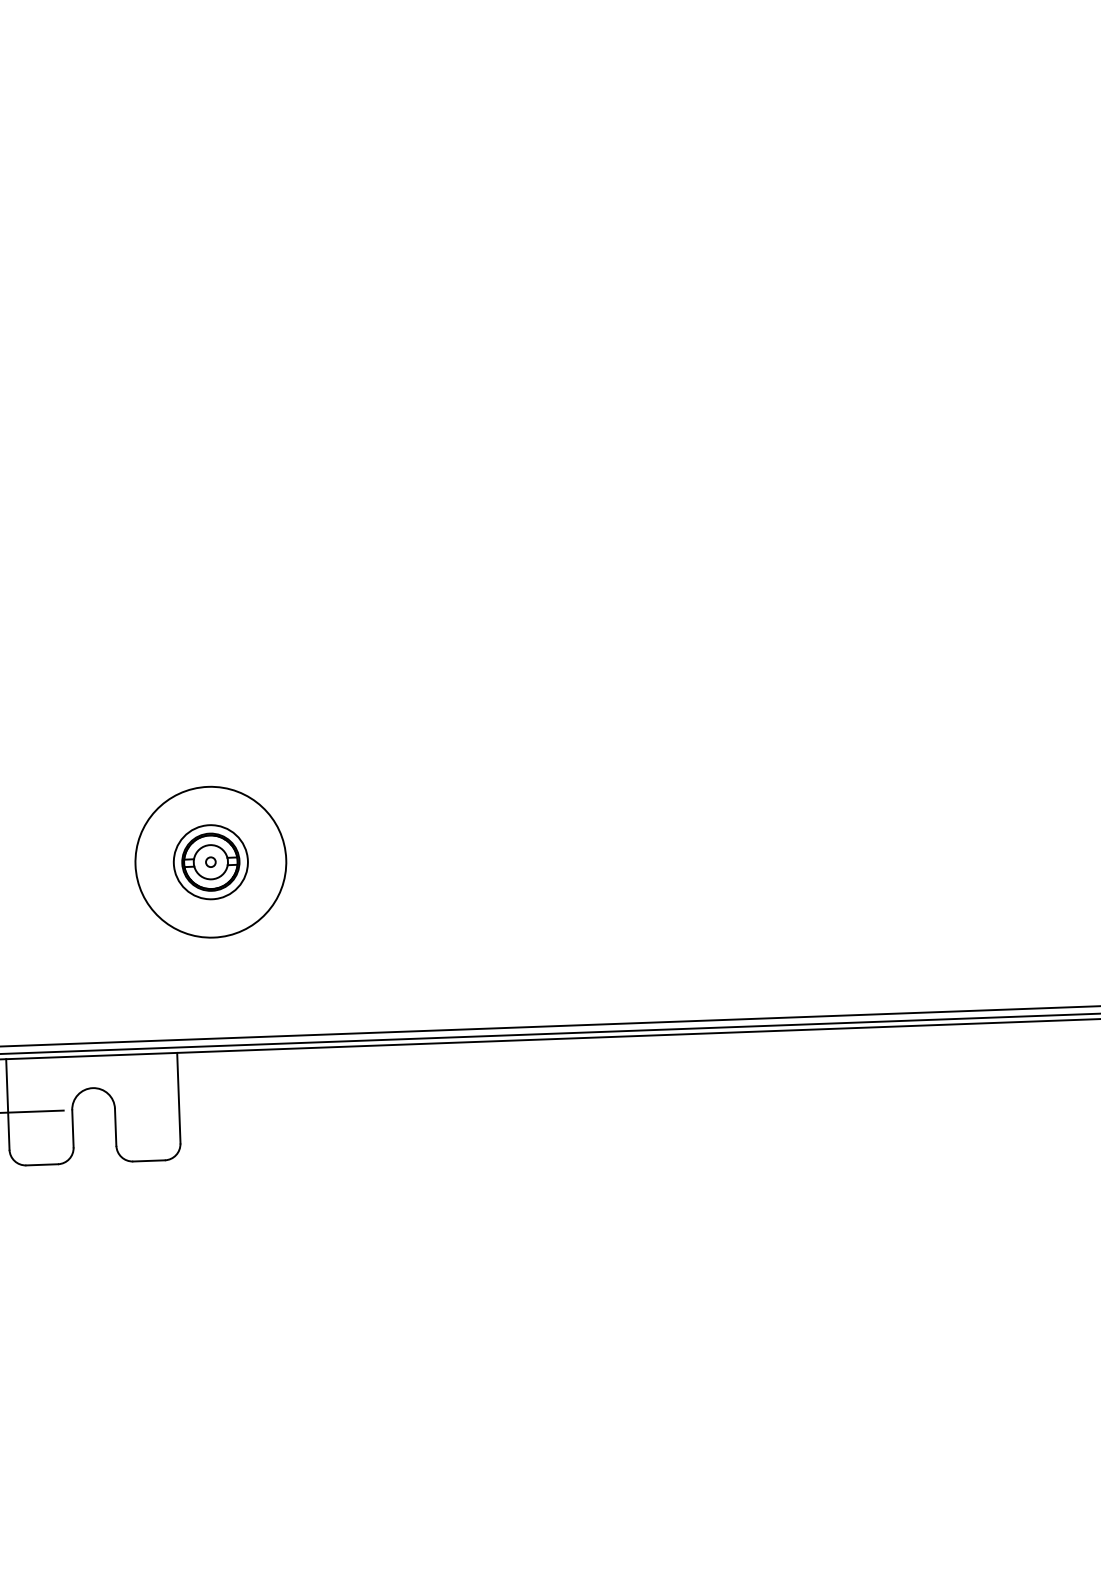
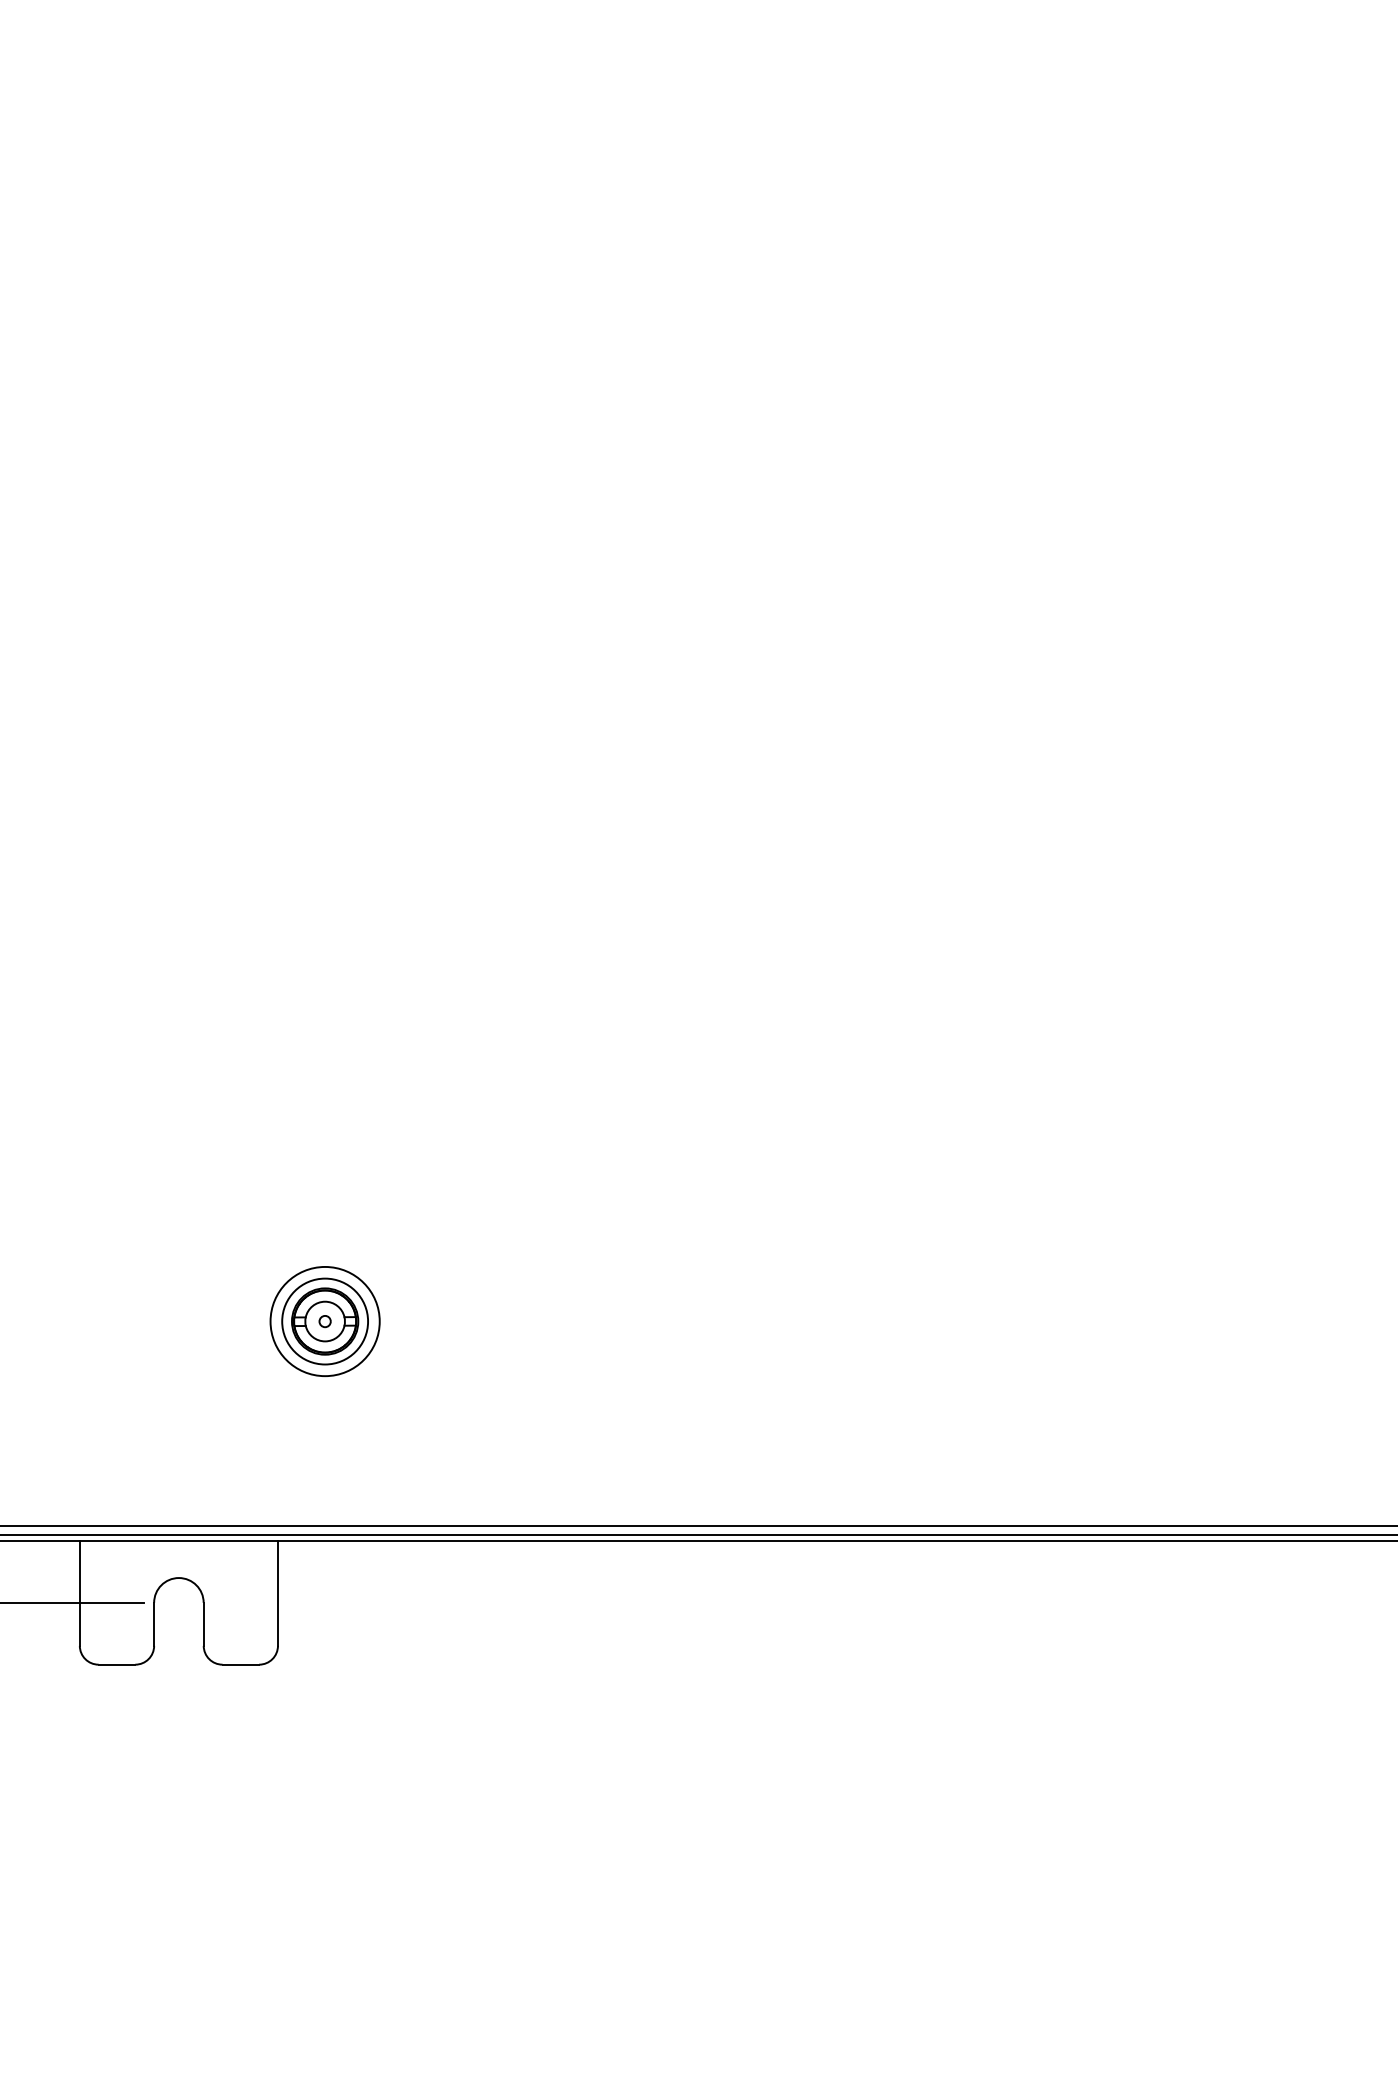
circle: (210, 862) -> (324, 1321), size x0.62

